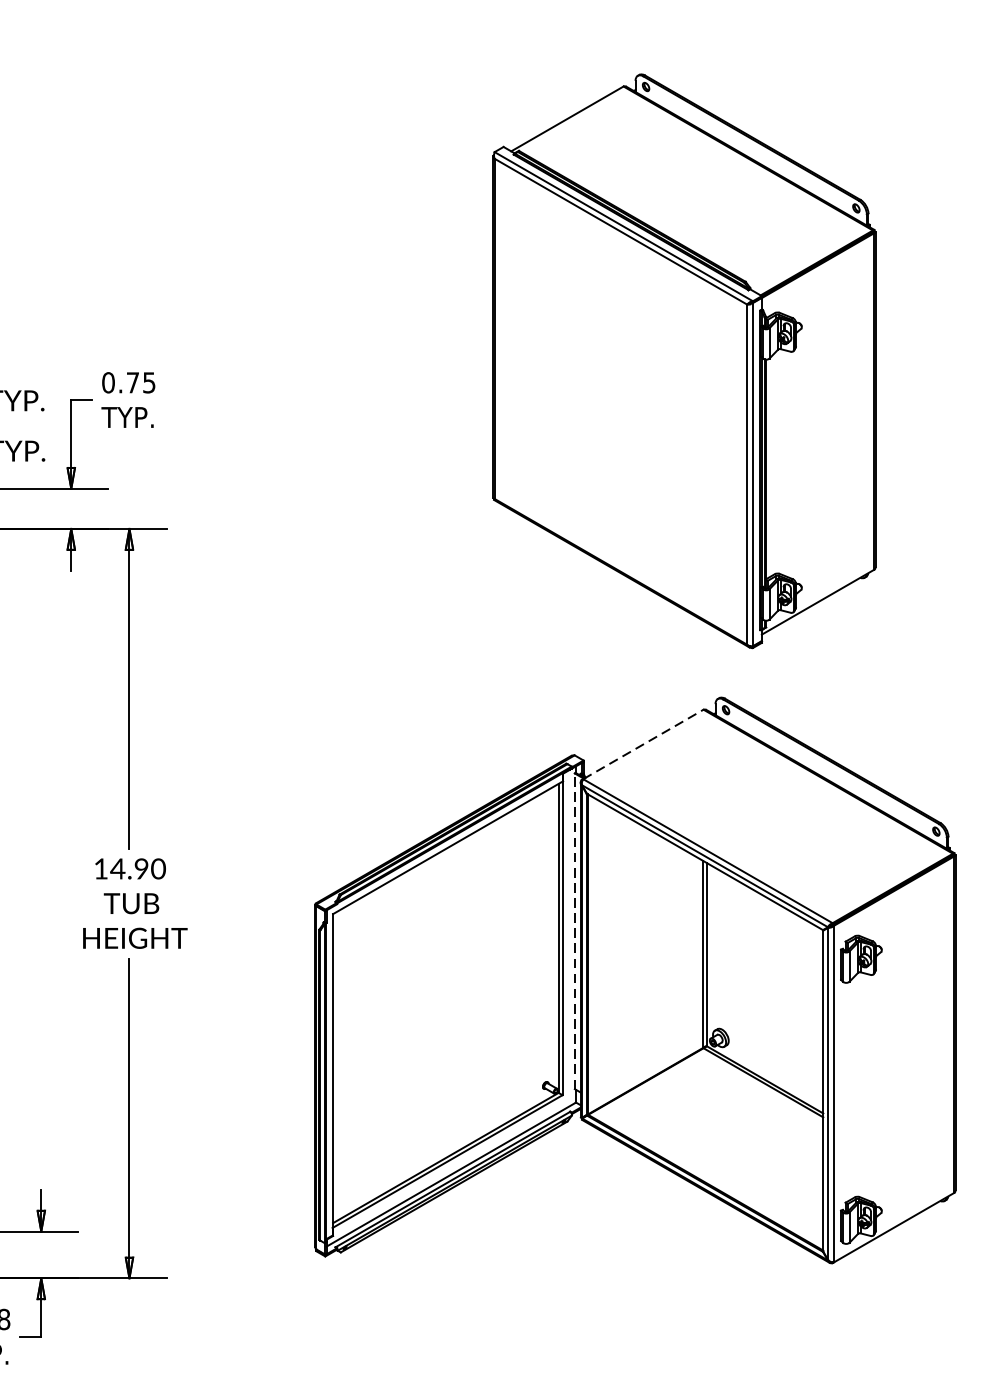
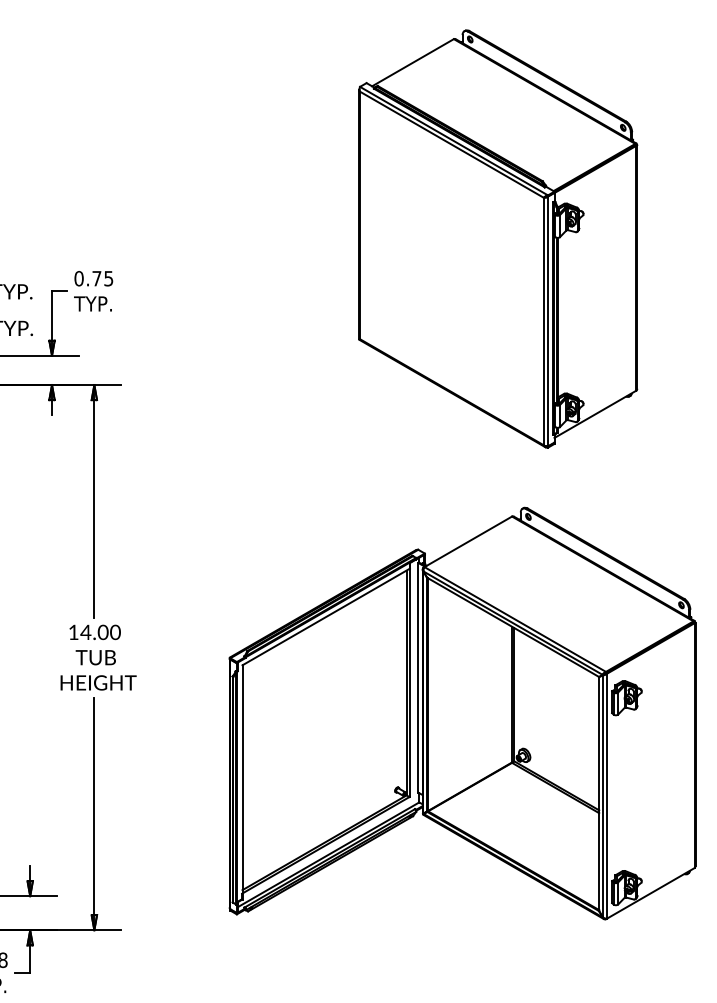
part: (684, 360) -> (498, 238), moved
line: (643, 743) -> (468, 541), dashed -> solid
text: (140, 870) -> (102, 633), 14.90 -> 14.00
line: (574, 930) -> (418, 677), dashed -> solid

